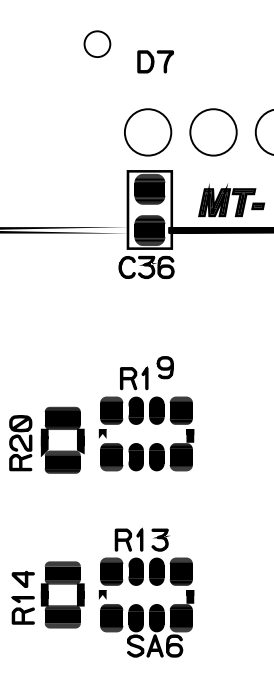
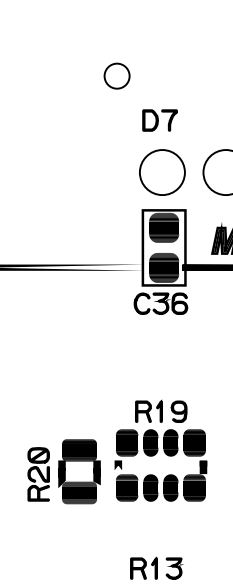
part: (97, 43) -> (117, 75), moved
part: (155, 61) -> (159, 120), moved
part: (164, 367) -> (178, 411), moved

